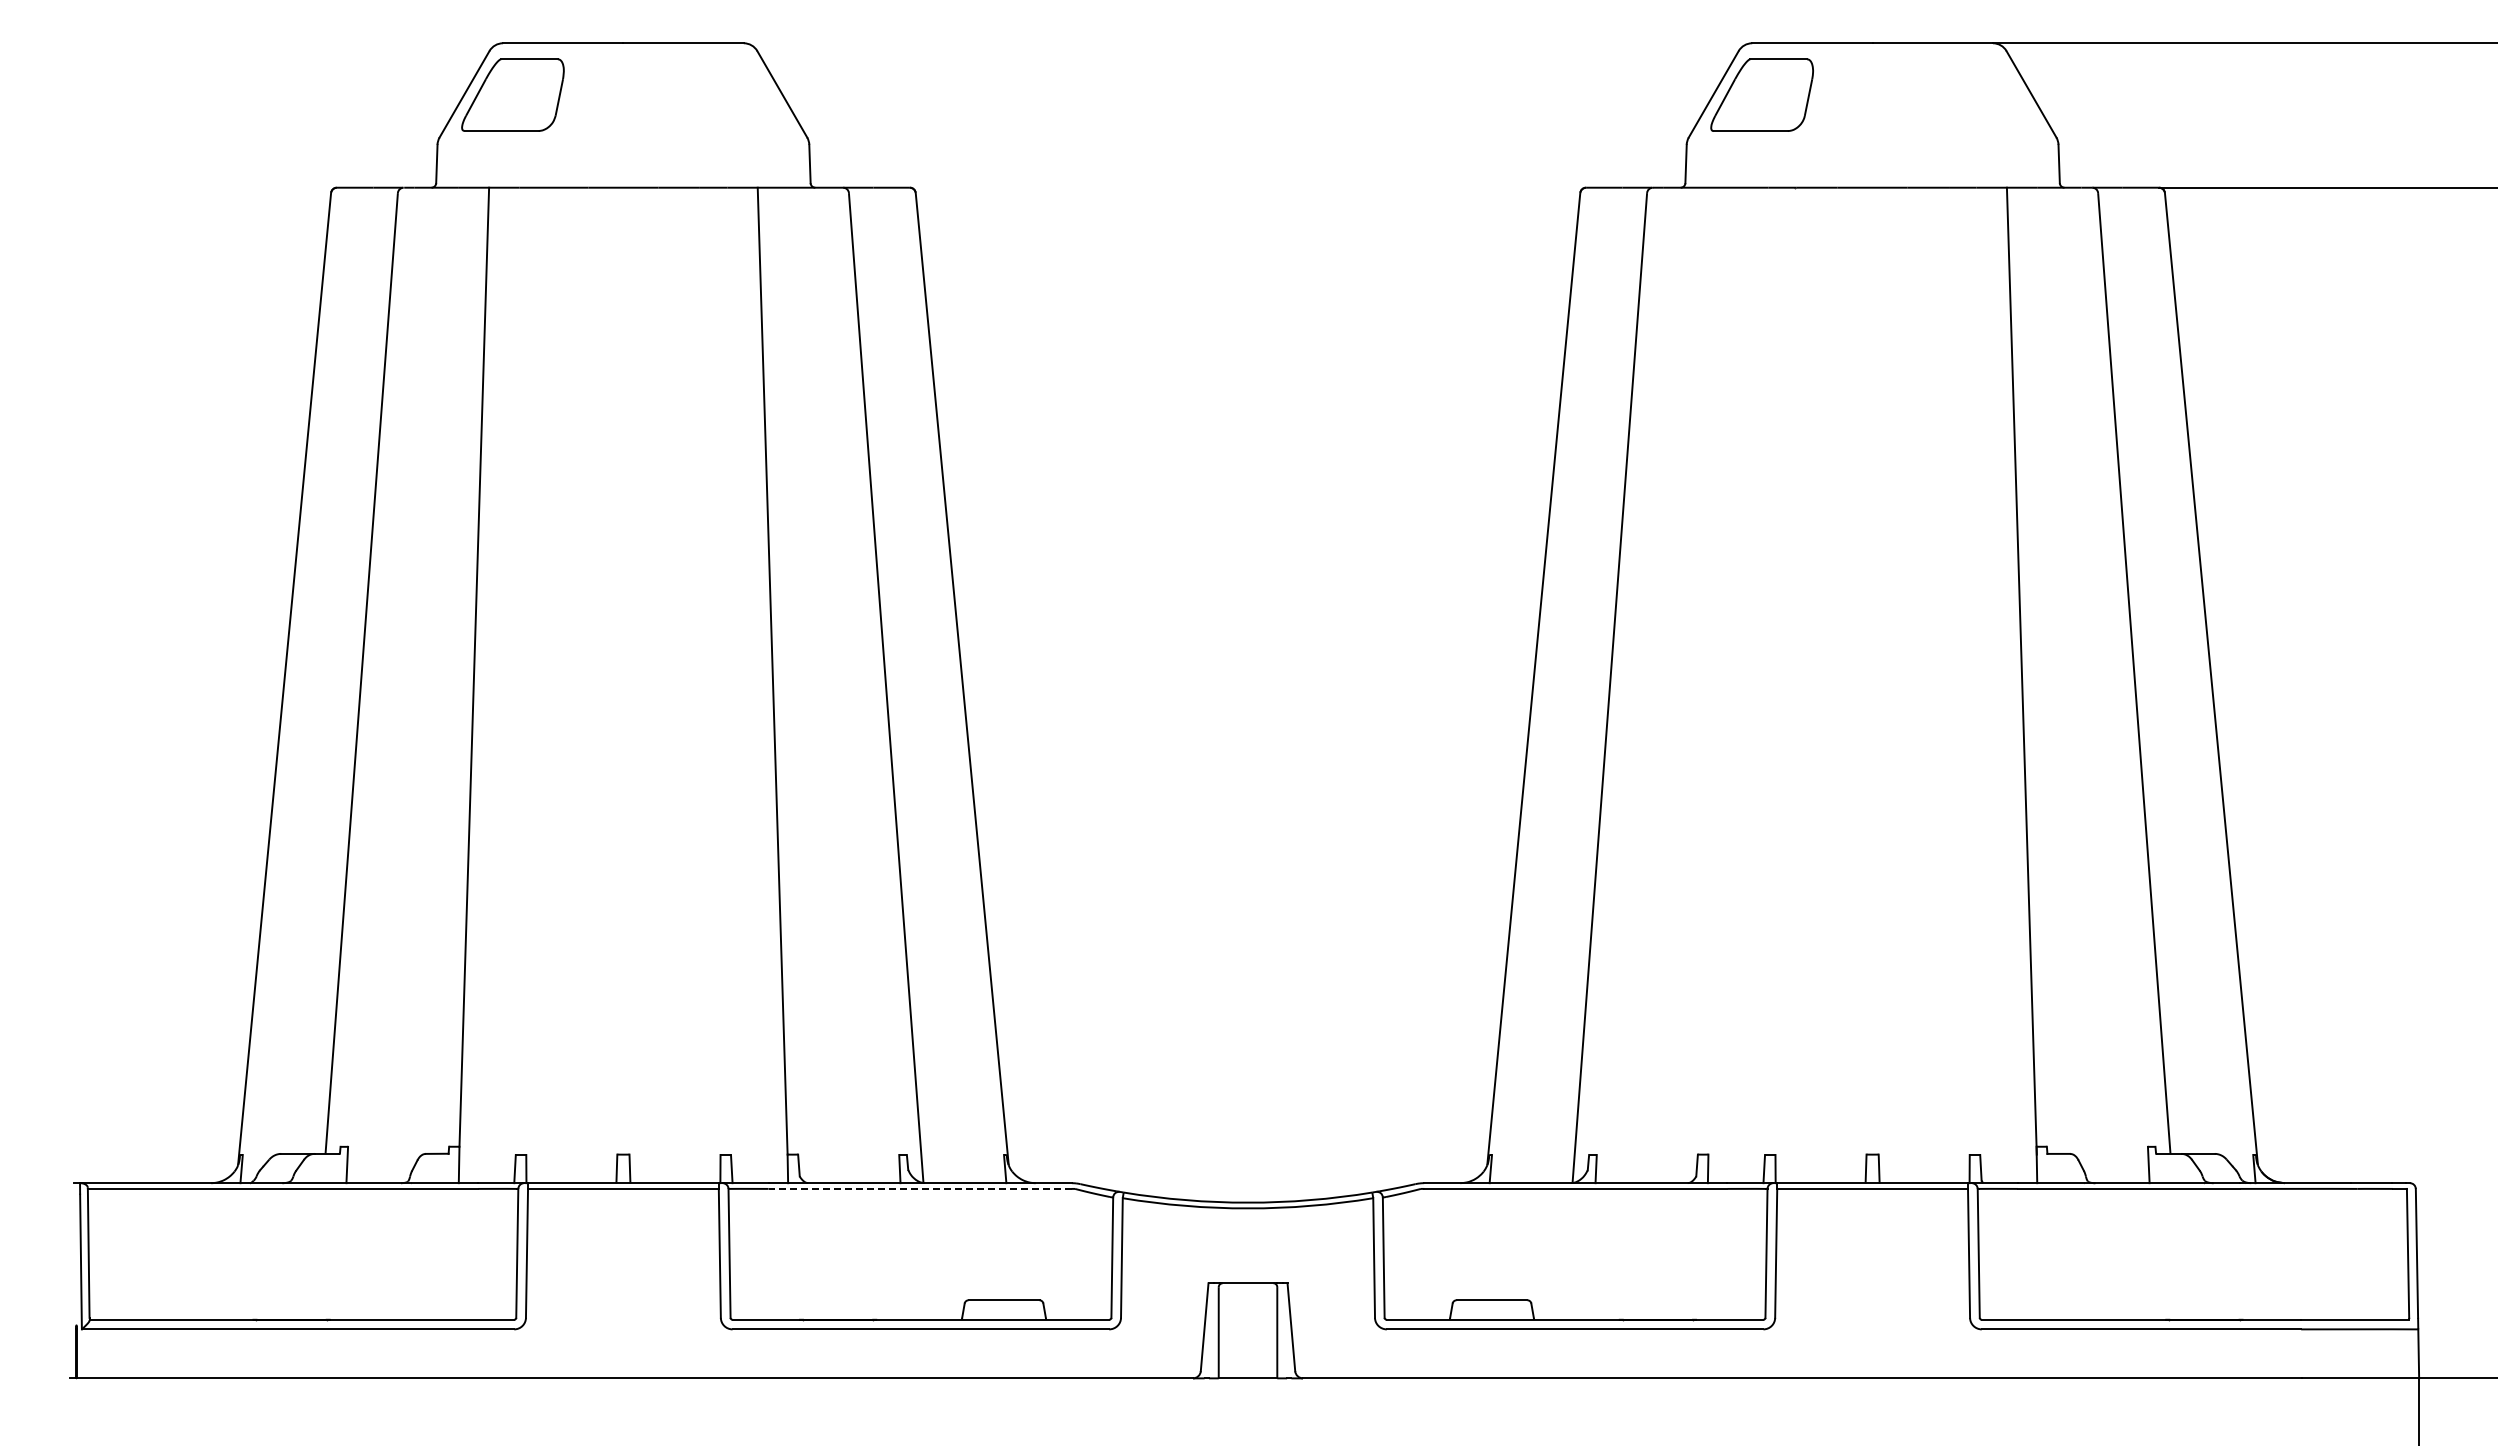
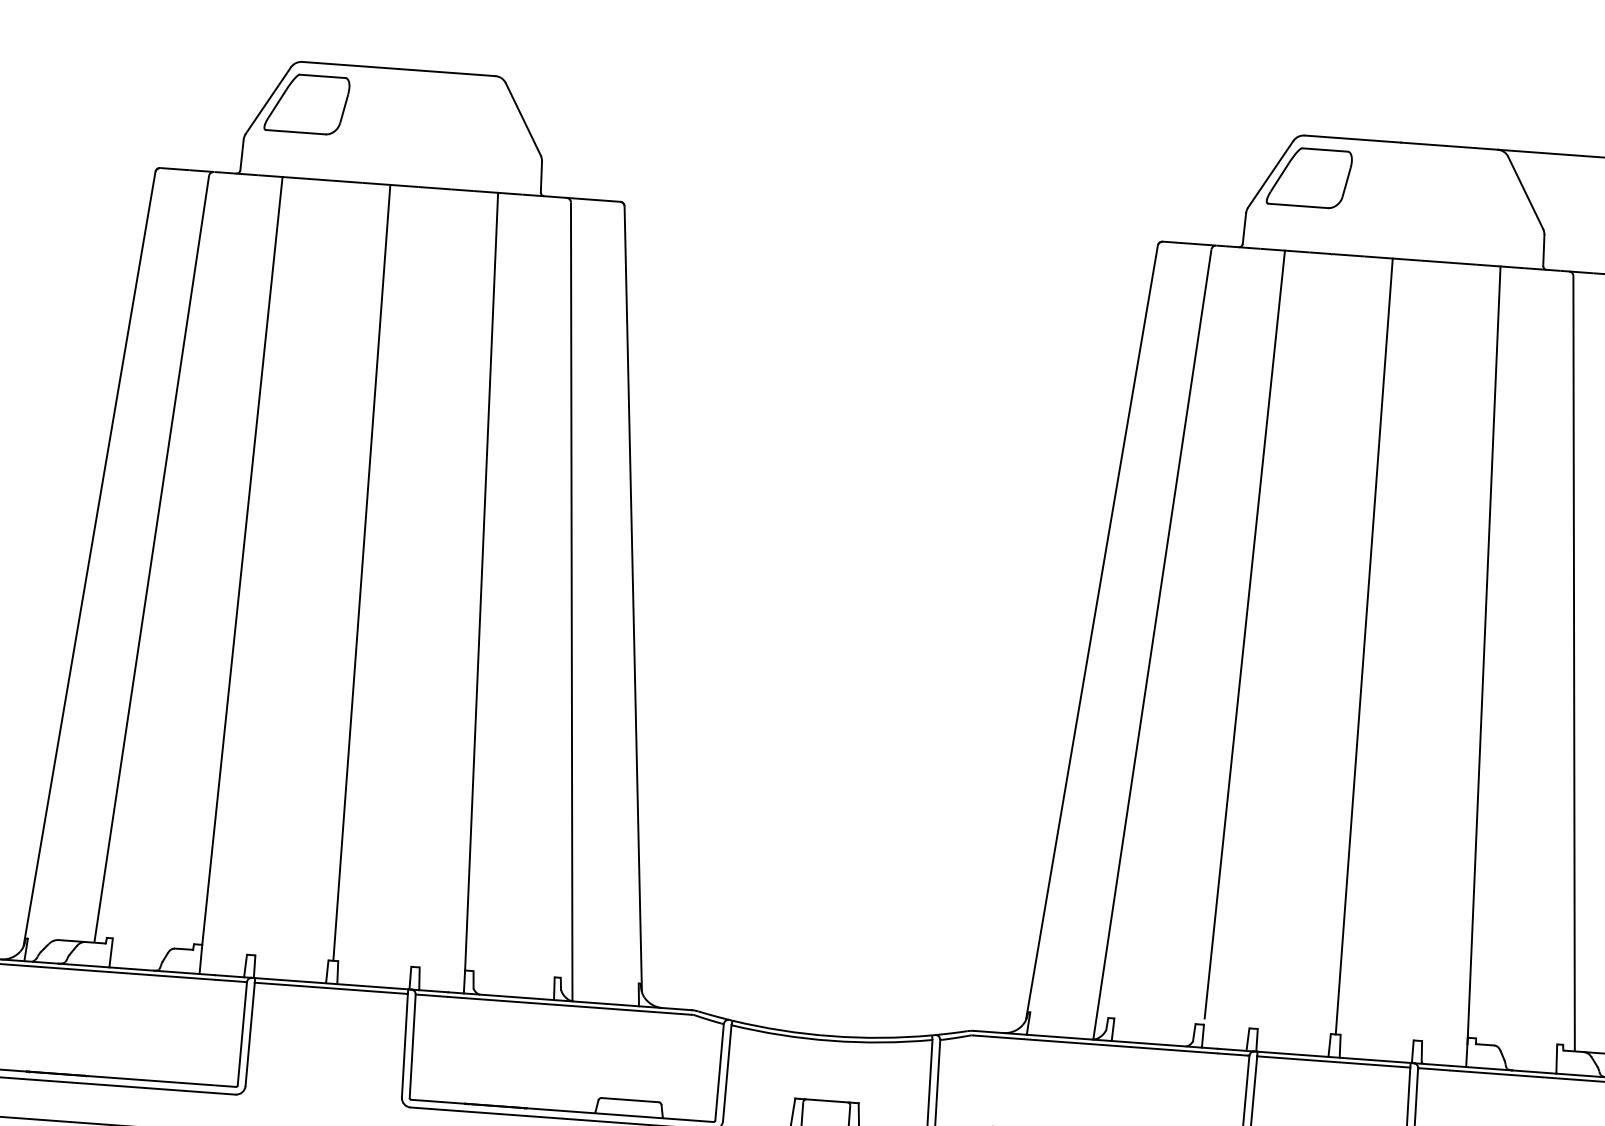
line: (1723, 666) -> (1244, 633), added
line: (623, 670) -> (361, 572), added
line: (1872, 670) -> (1364, 645), added
line: (920, 1188) -> (569, 1005), dashed -> solid

